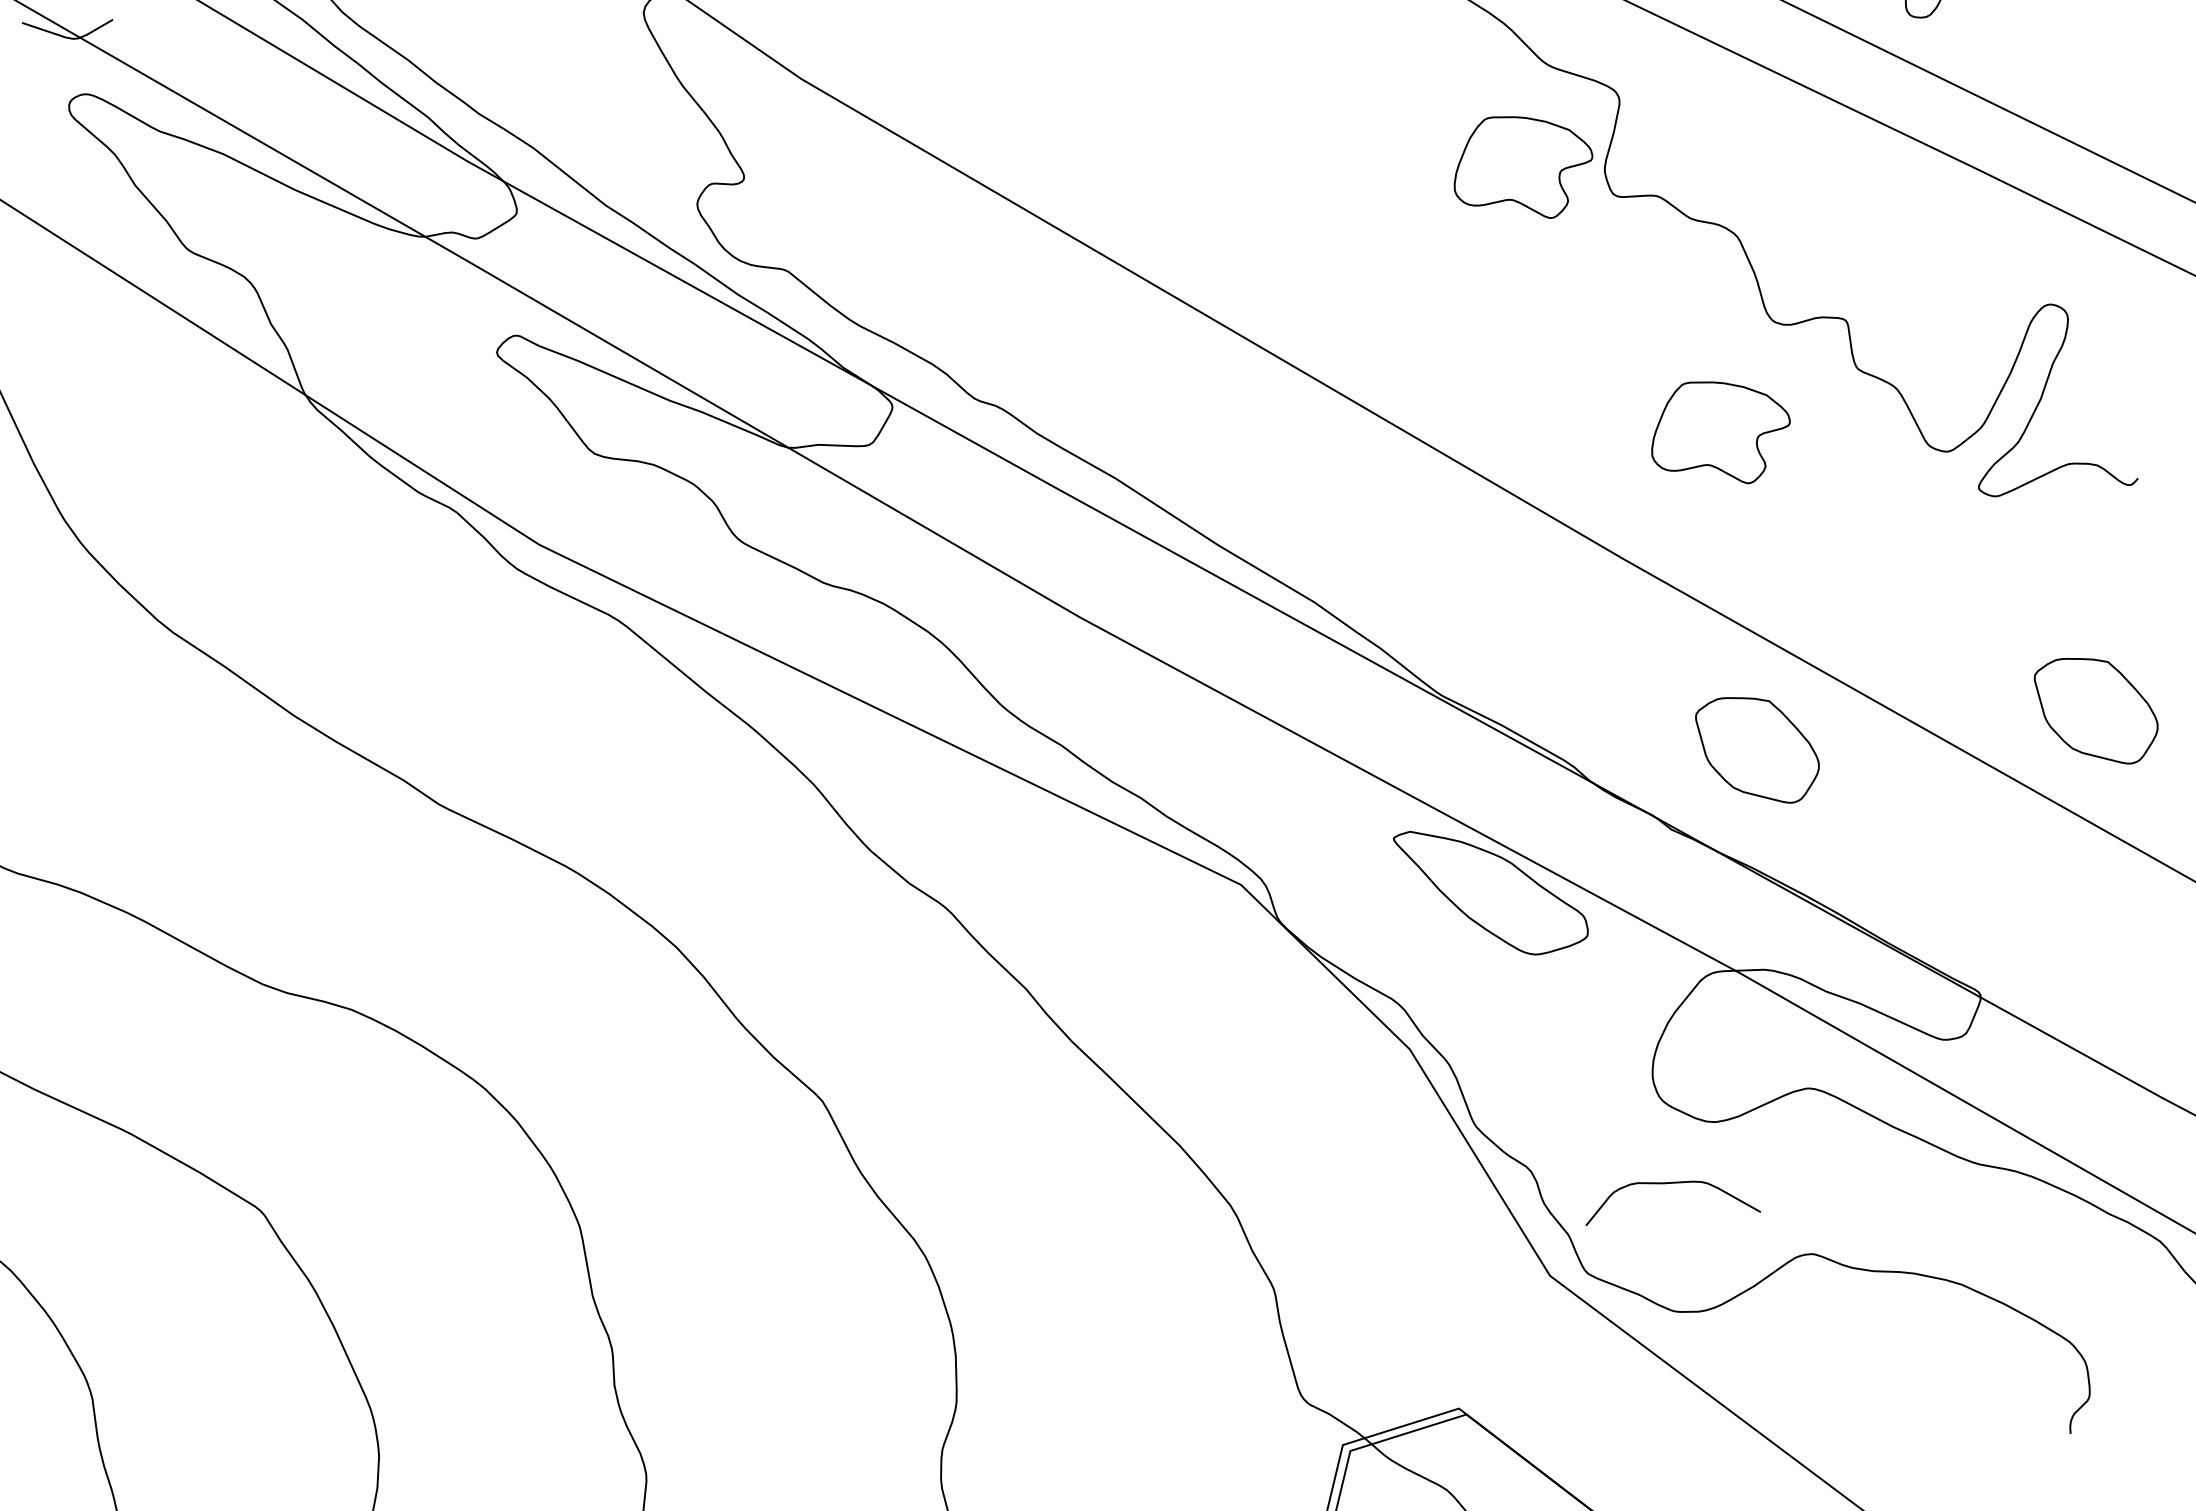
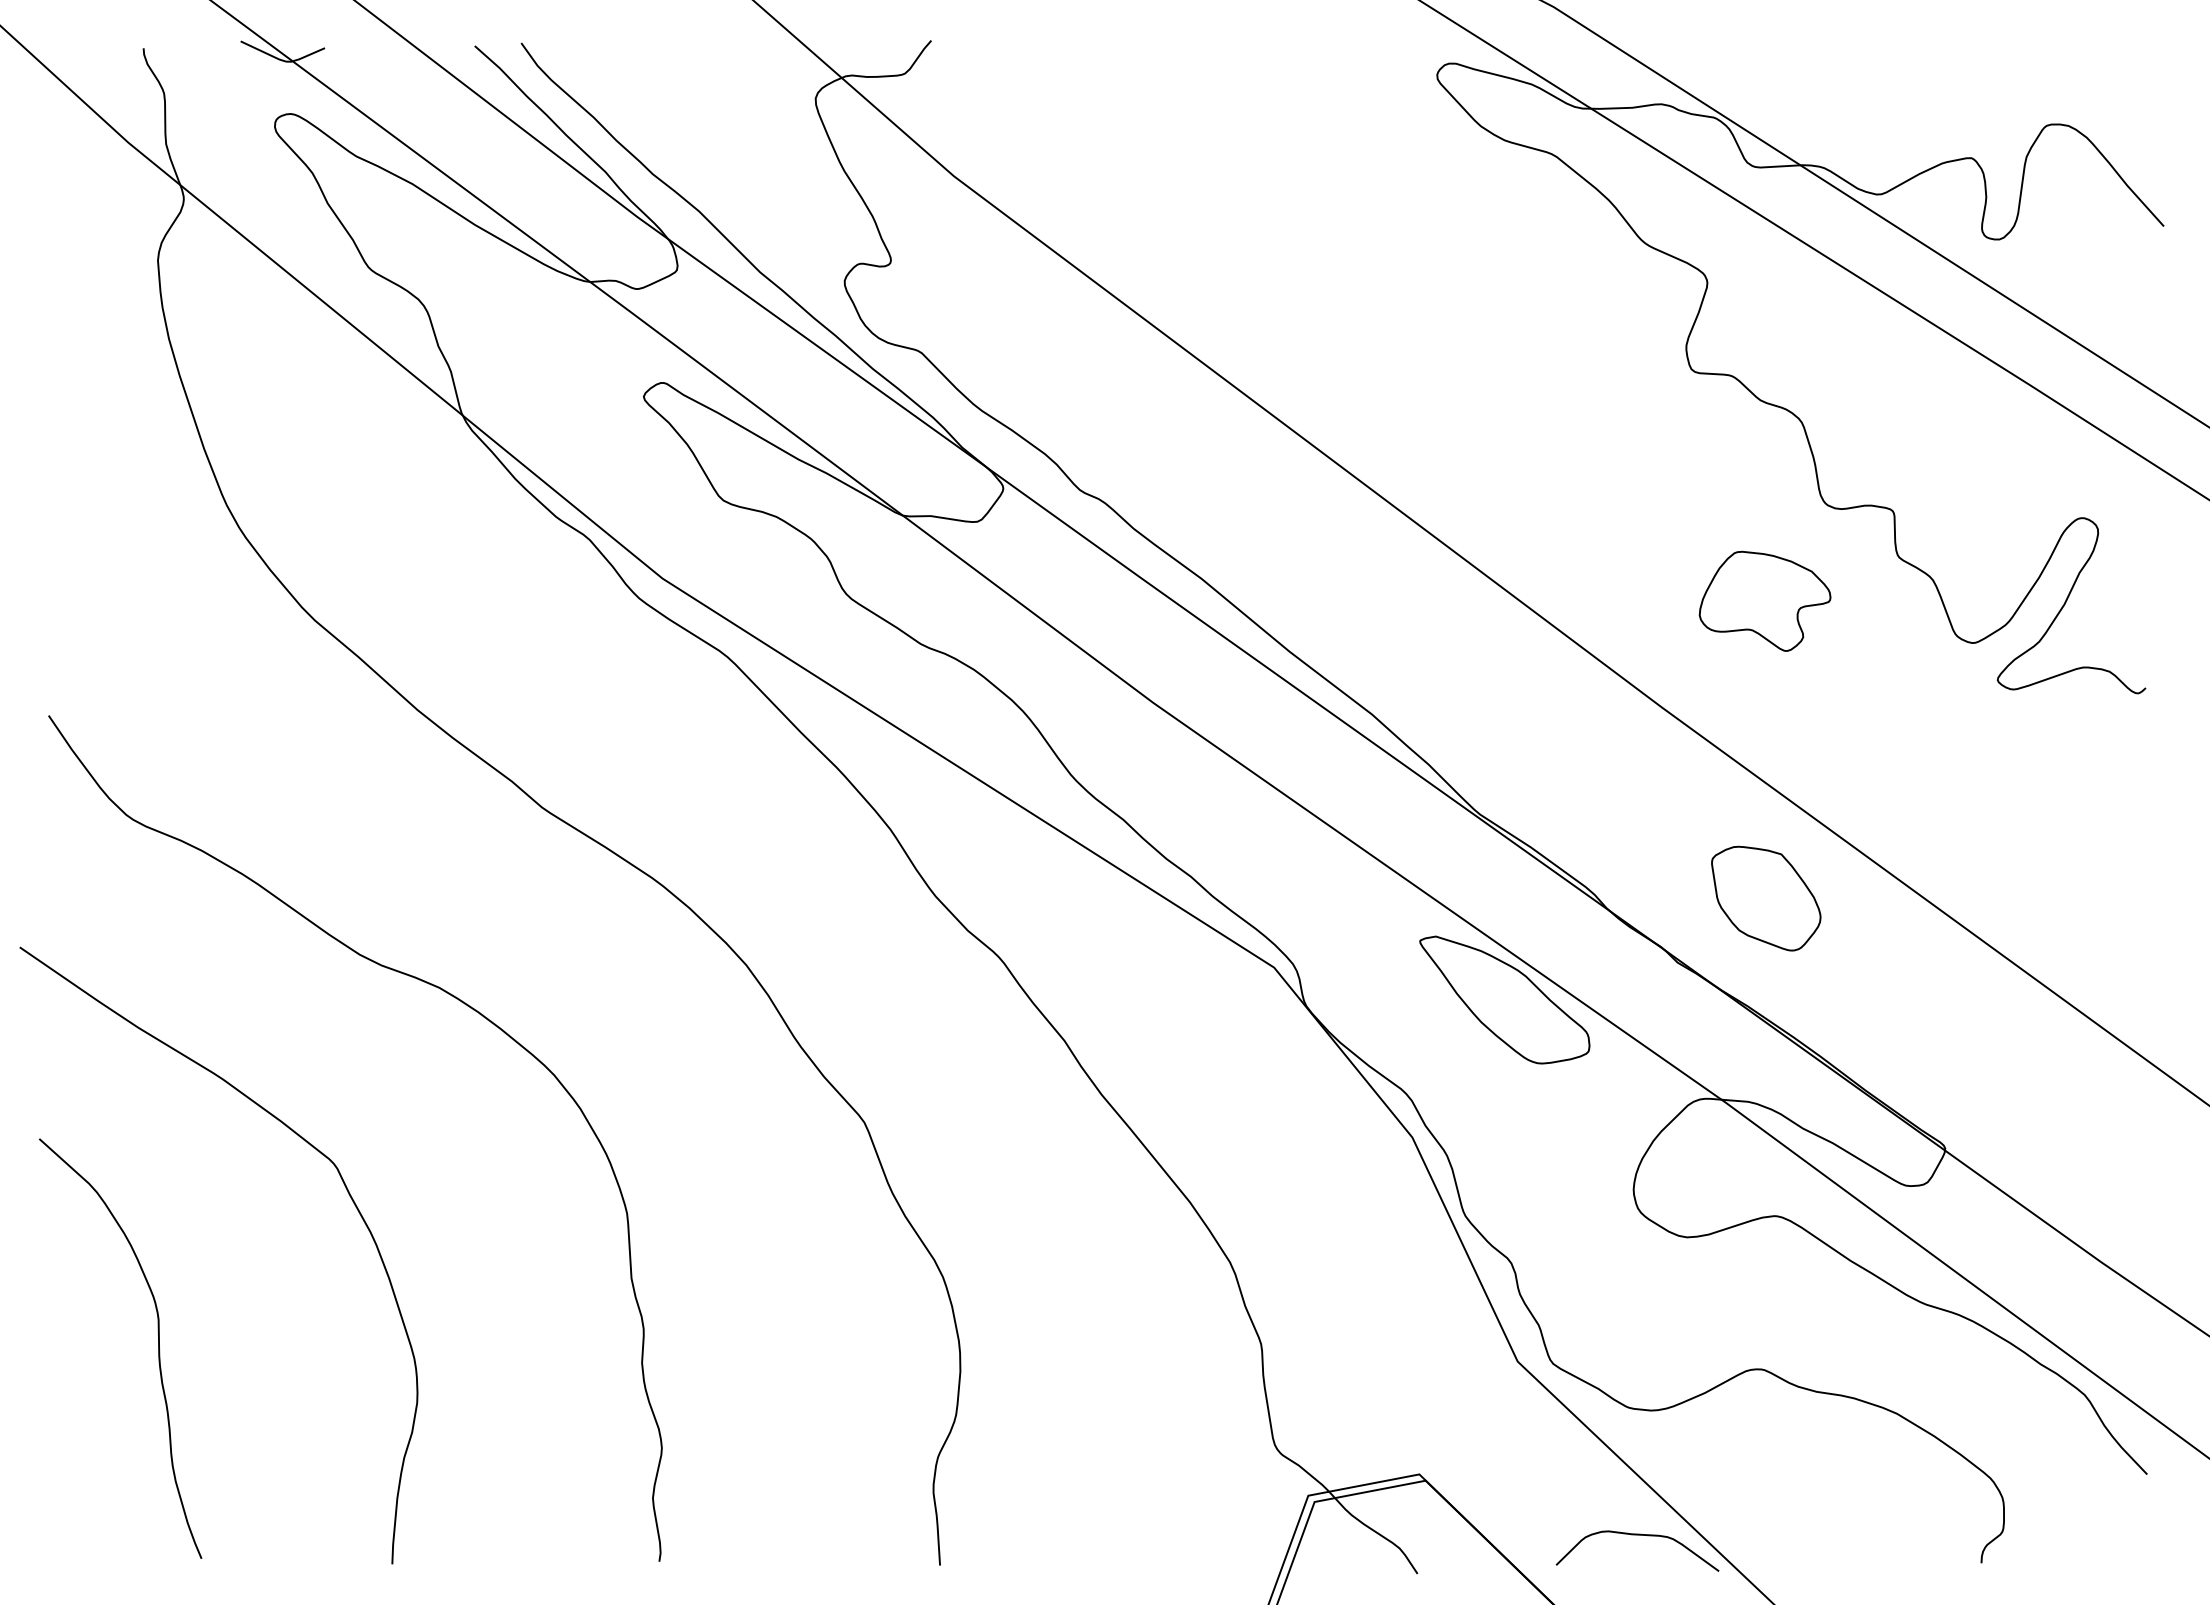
part: (1522, 166) -> (1610, 334), removed
part: (2097, 710) -> (2083, 898), removed
curve: (1669, 1183) -> (1637, 1535), moved

